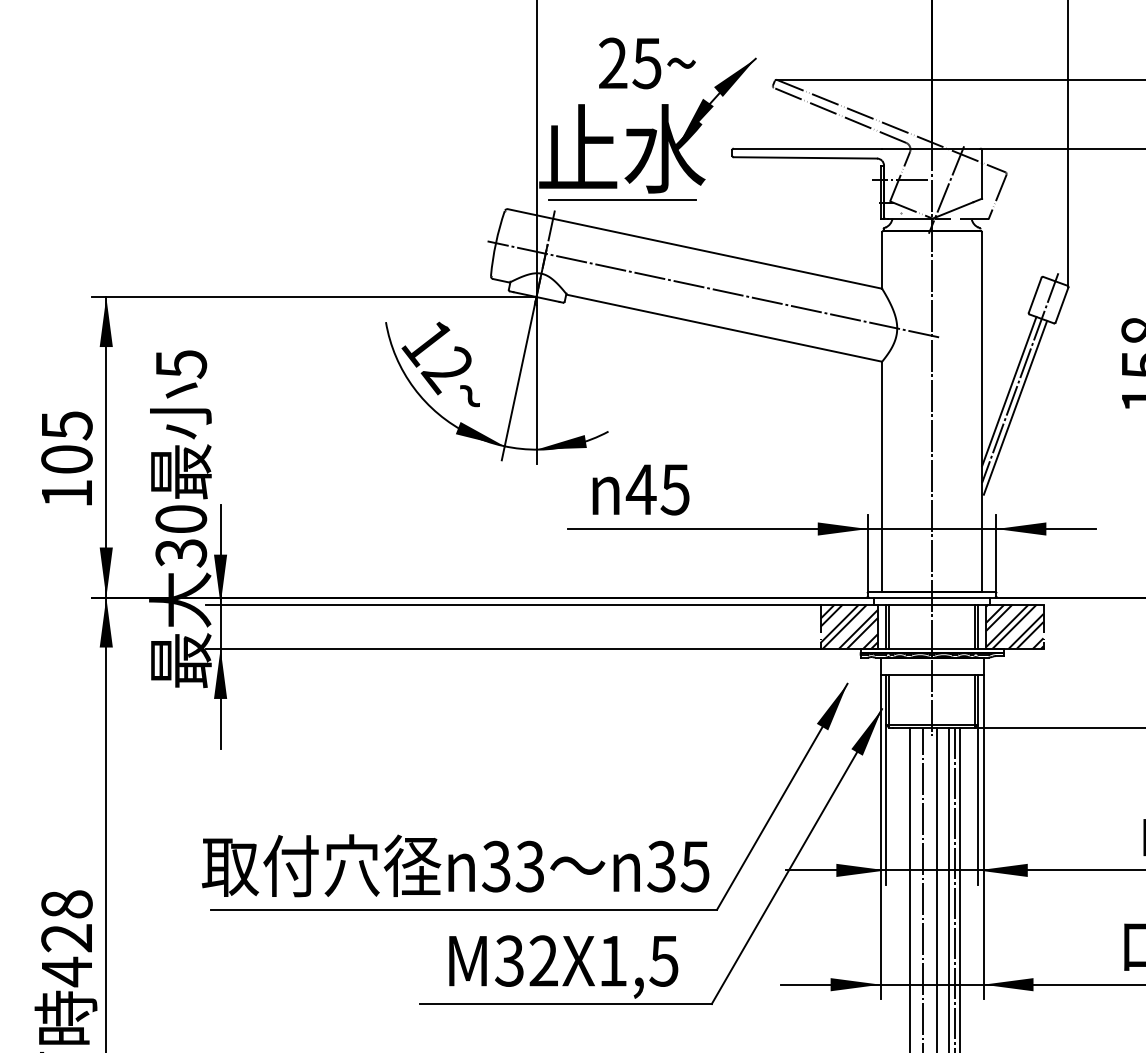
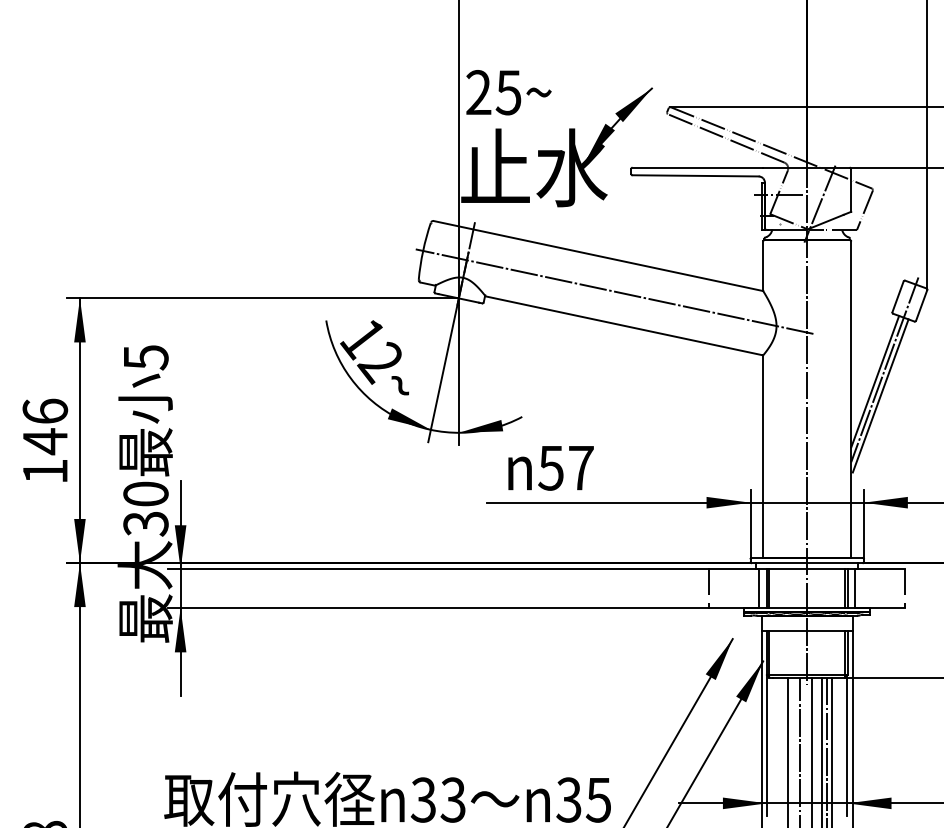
text: (647, 63) -> (509, 92), moved
line: (622, 200) -> (534, 213), removed
text: (66, 443) -> (44, 427), 105 -> 146
text: (657, 489) -> (565, 467), 45 -> 57
hatch: (848, 626) -> (733, 588), removed
hatch: (1014, 626) -> (879, 588), removed

